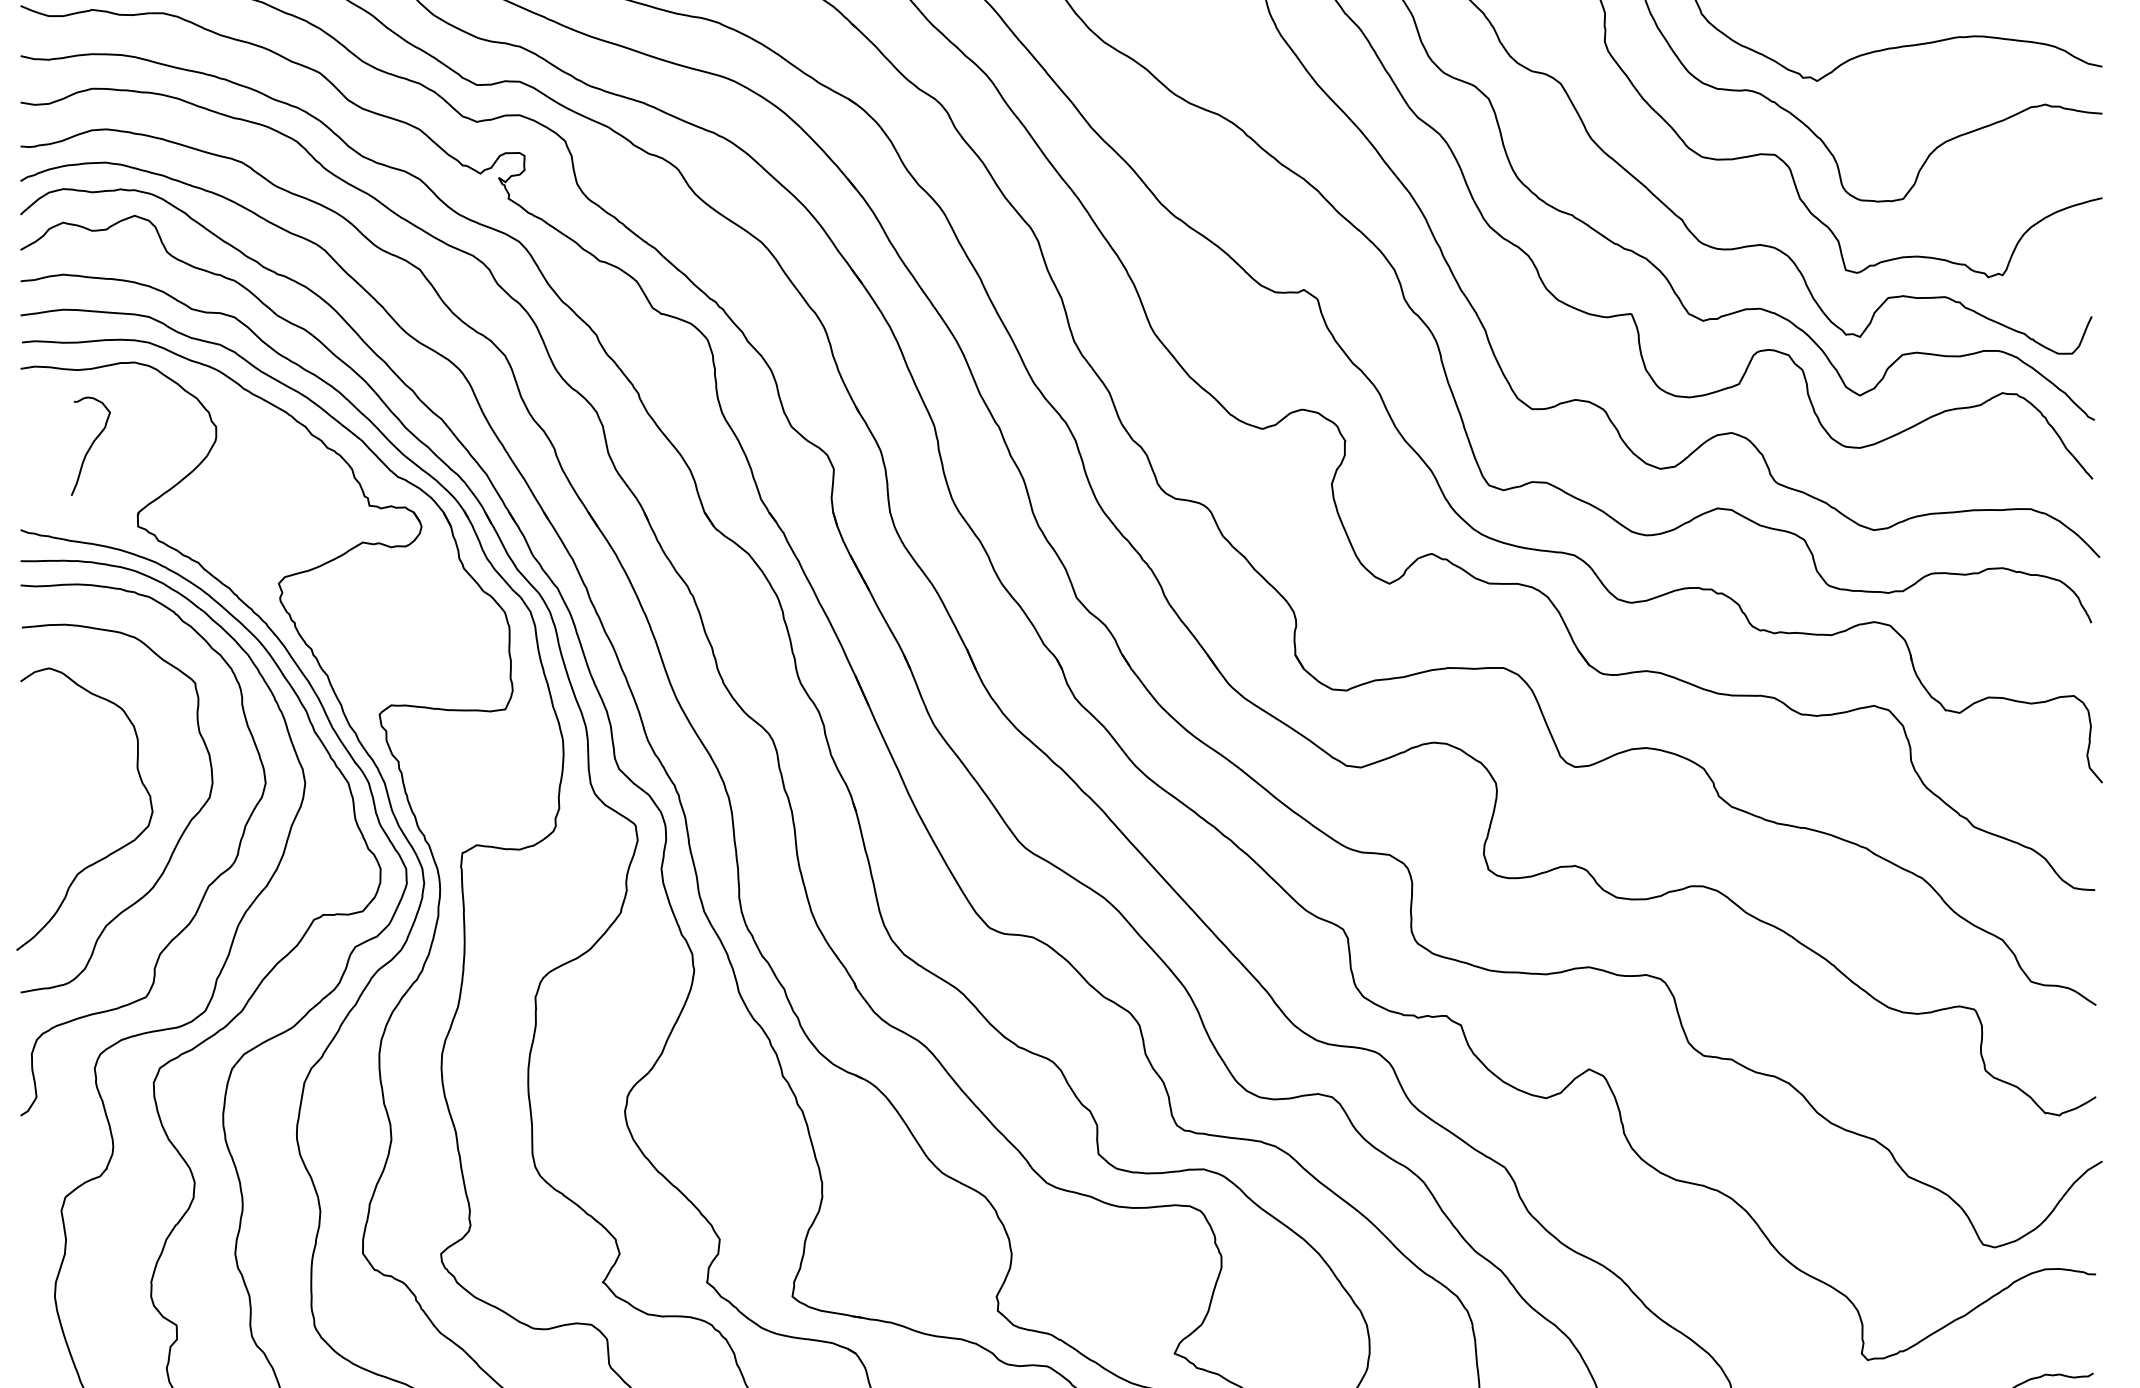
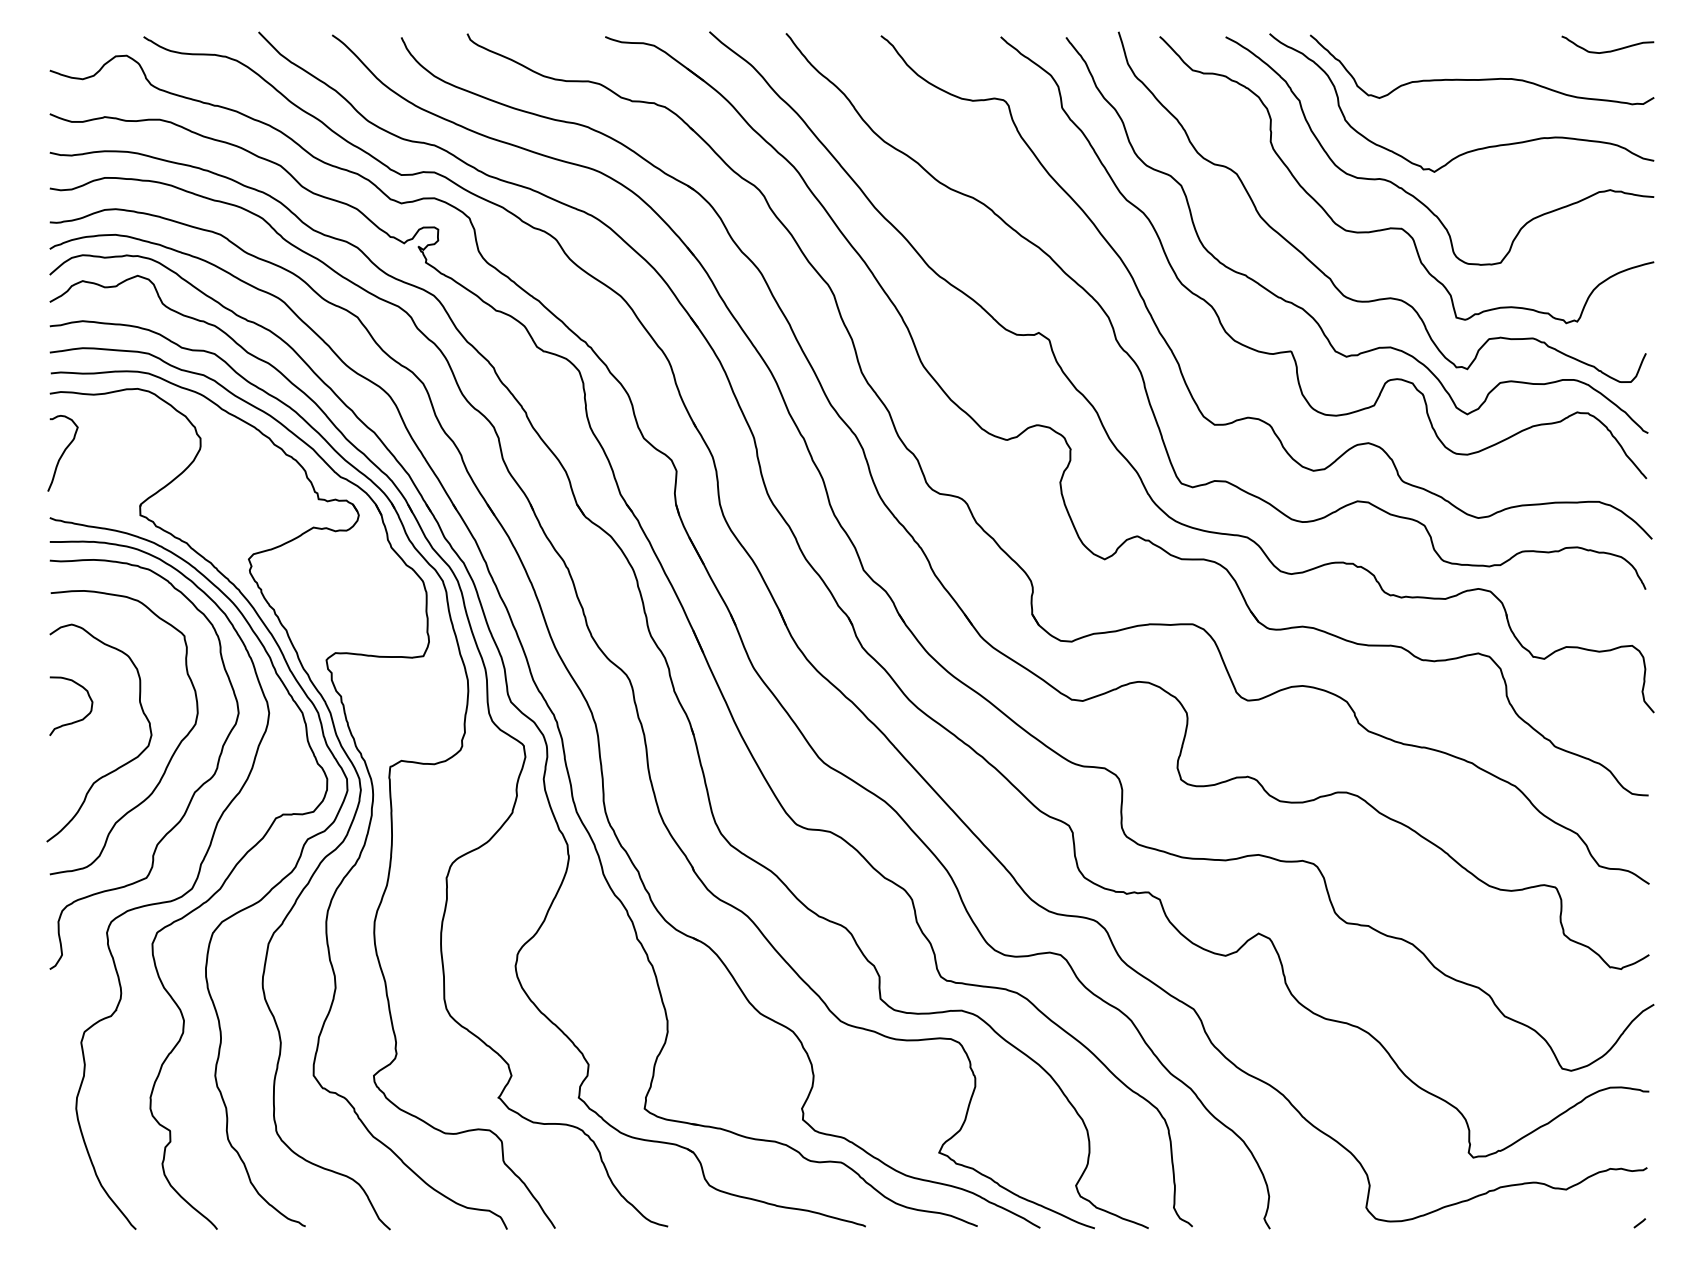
curve: (90, 446) -> (62, 453), moved
curve: (55, 792) -> (76, 720), added

